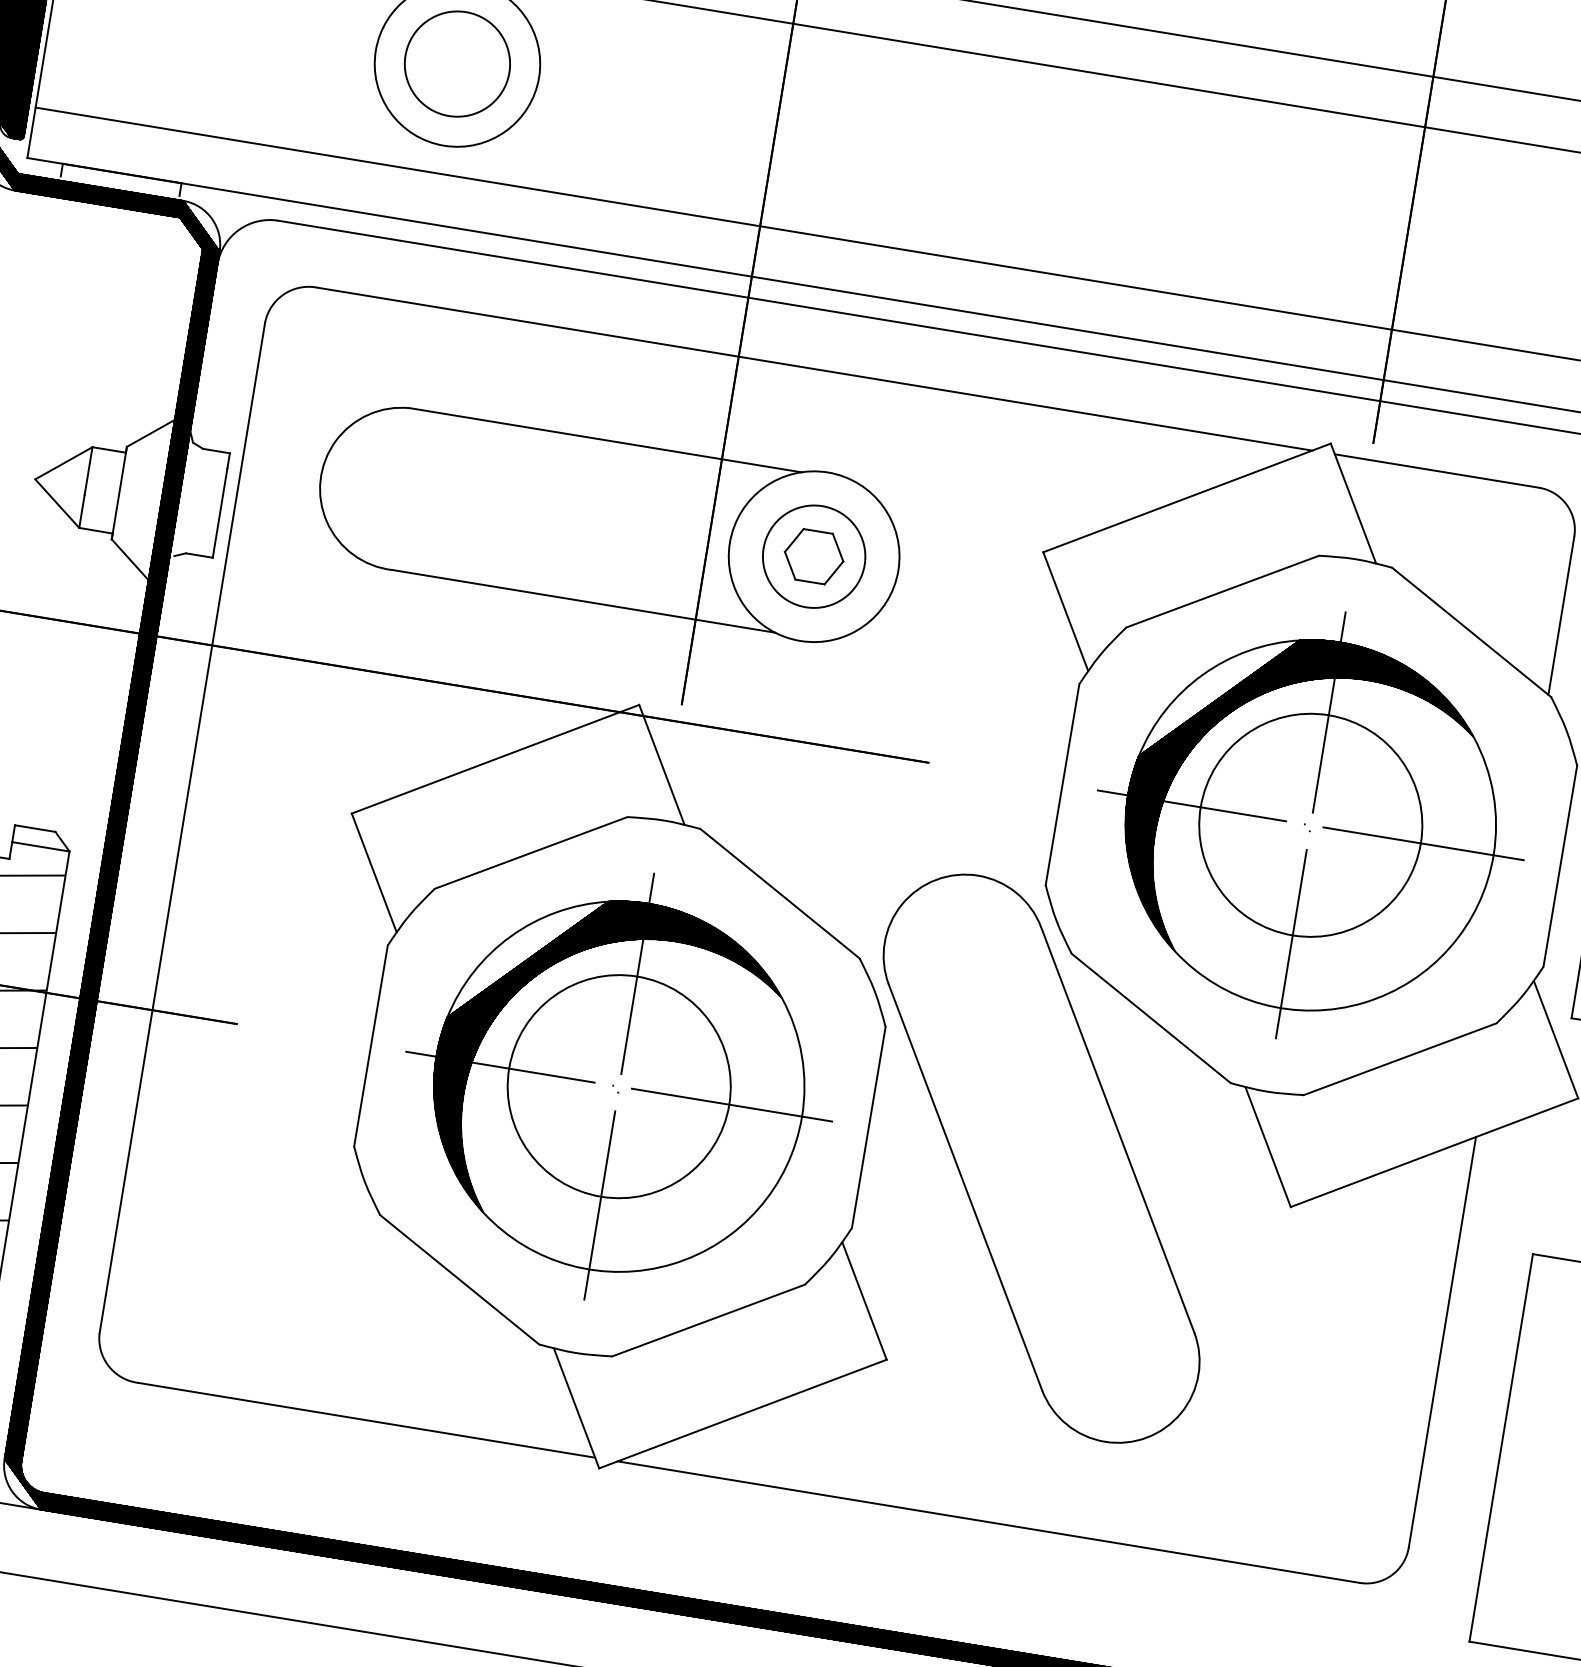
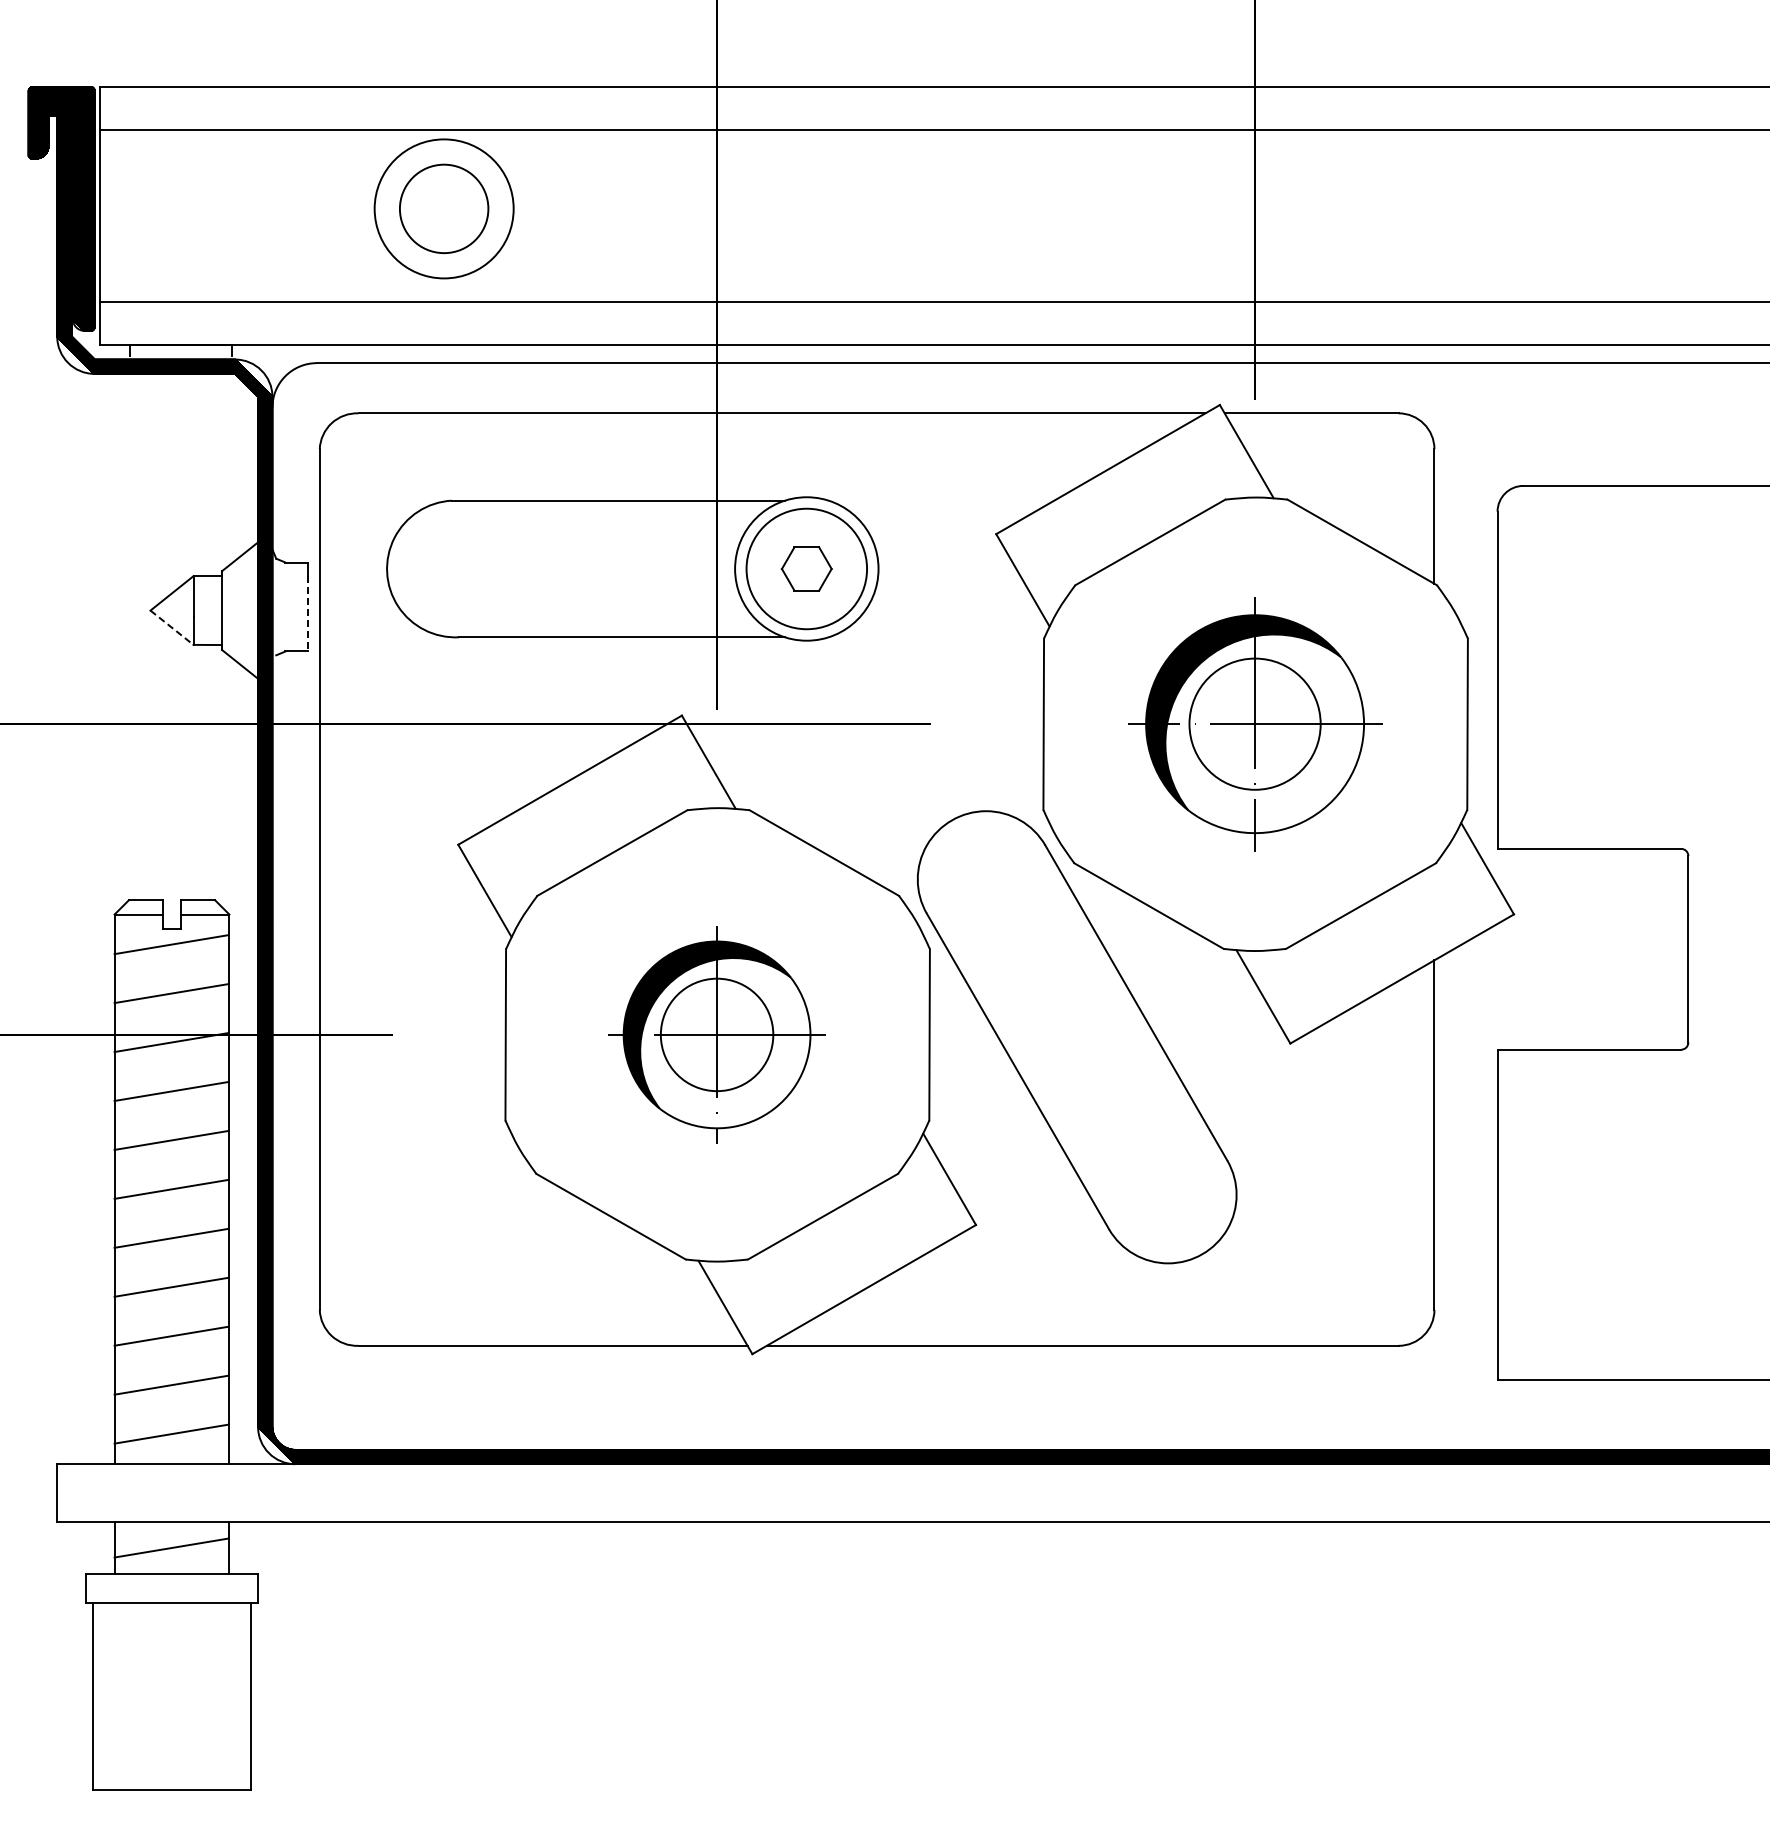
line: (57, 503) -> (172, 627), solid -> dashed
line: (220, 513) -> (308, 613), solid -> dashed
circle: (813, 556) -> (806, 568), size x1.4
part: (1310, 824) -> (1254, 723), size x0.7
part: (618, 1086) -> (716, 1034), size x0.6

